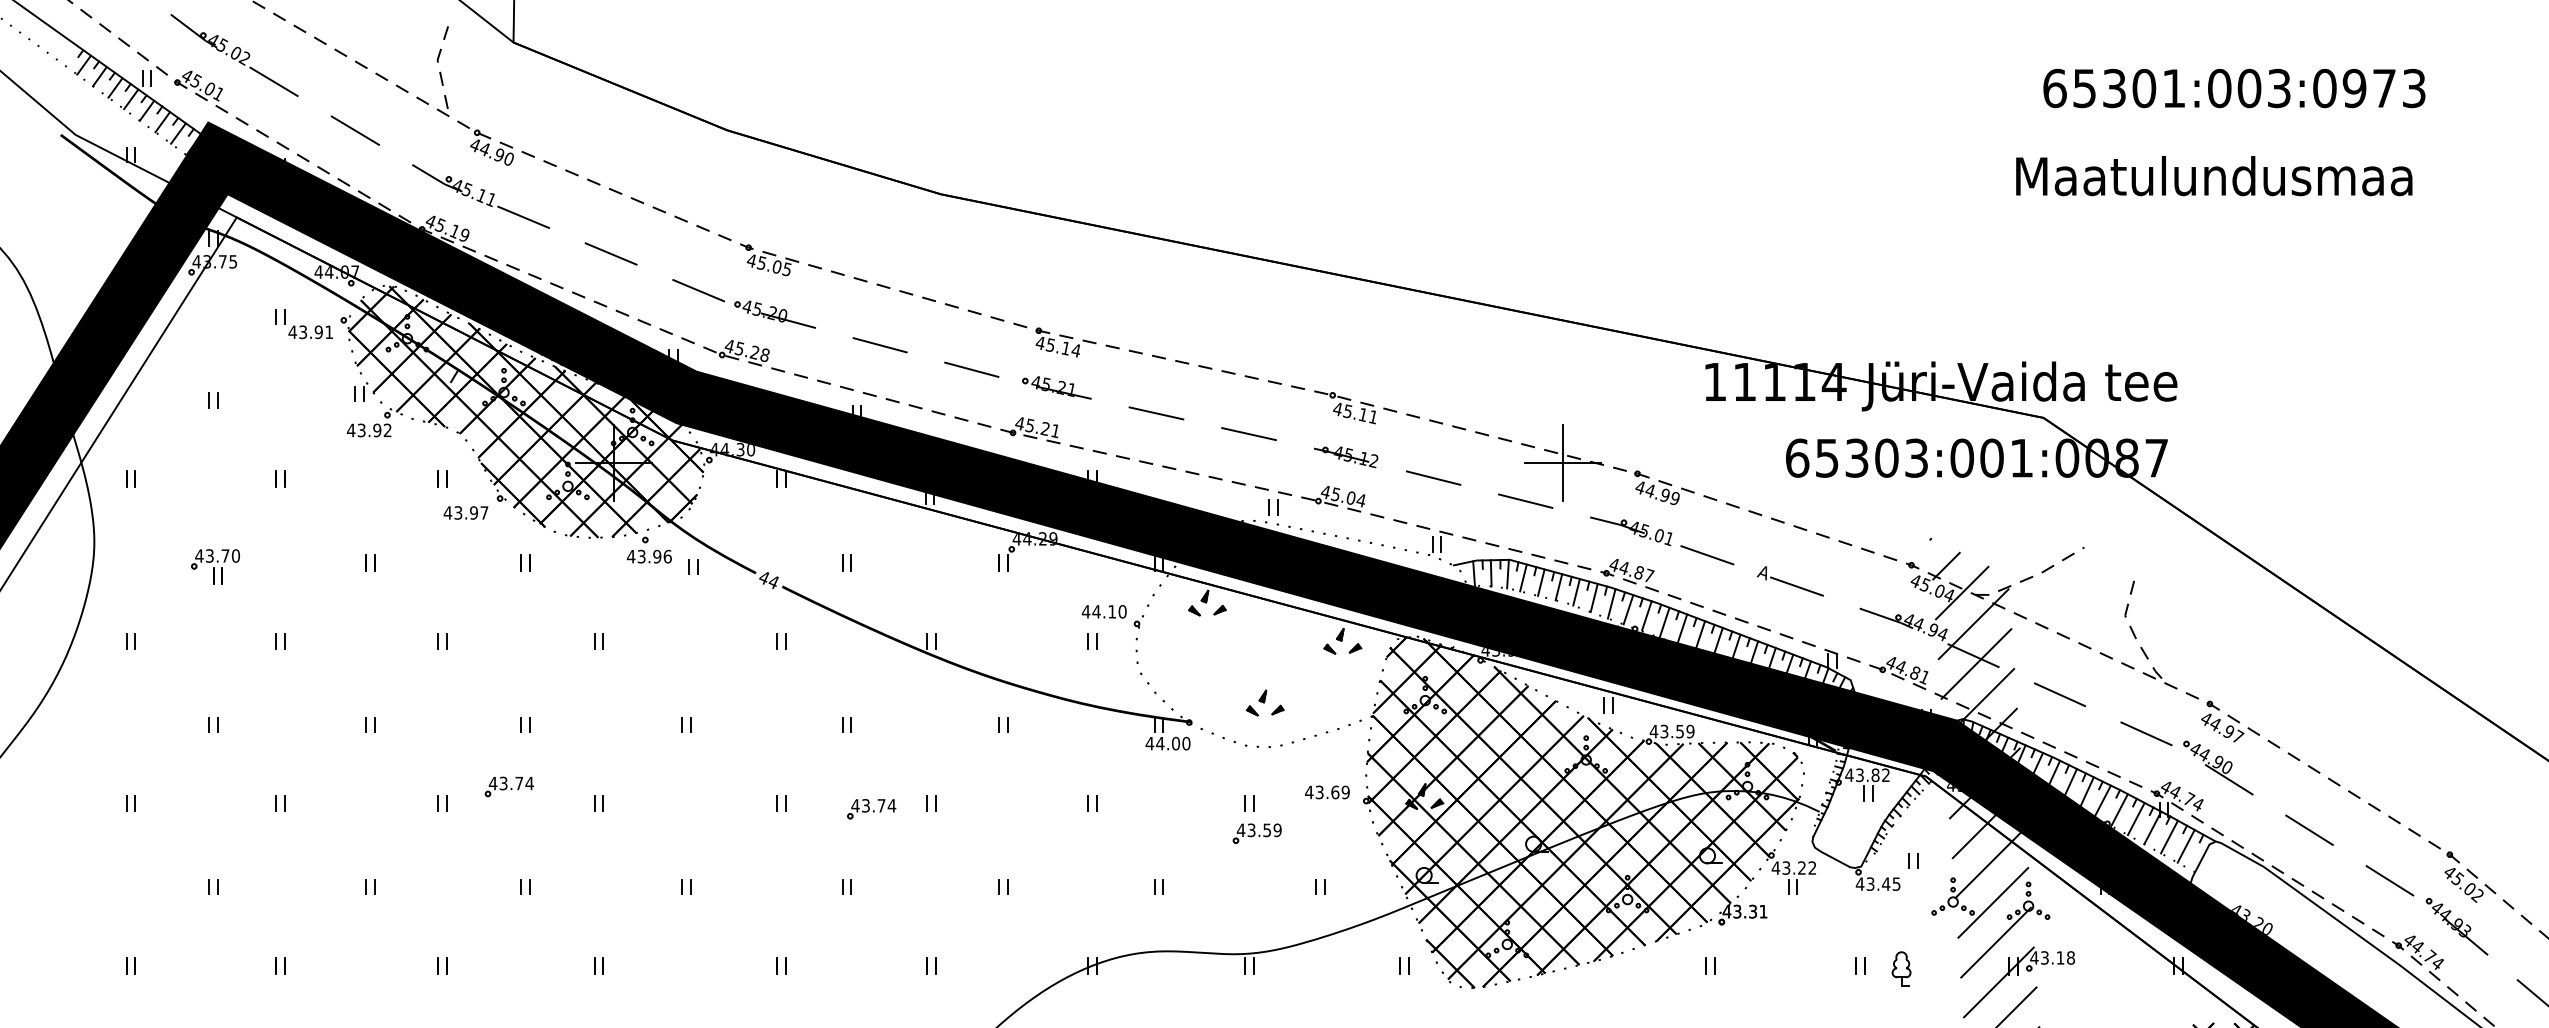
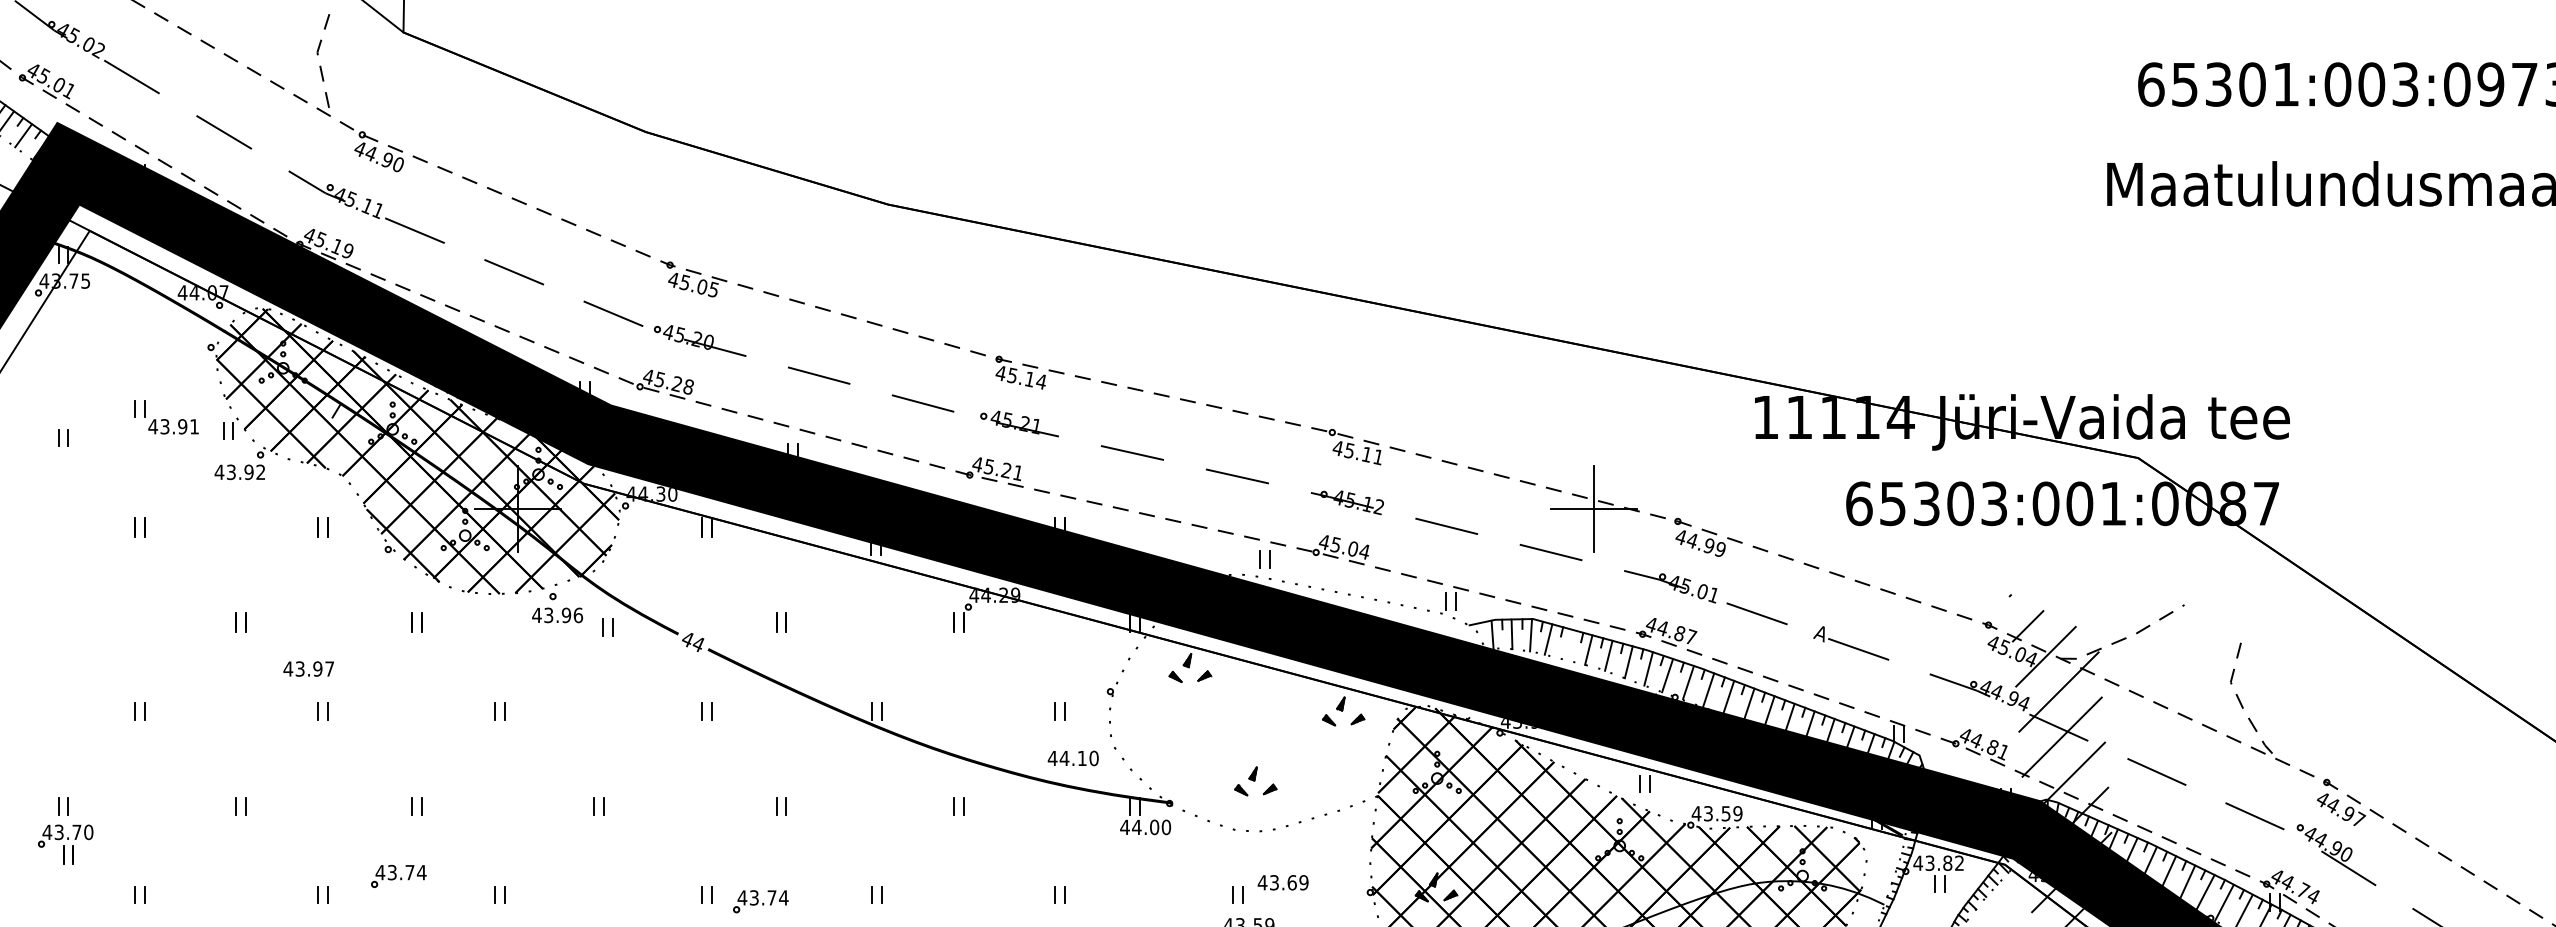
part: (303, 324) -> (165, 417), moved
text: (465, 512) -> (308, 668), moved
part: (215, 566) -> (65, 844), moved
line: (1541, 582) -> (1569, 644), removed
text: (1103, 611) -> (1072, 758), moved
text: (1327, 792) -> (1283, 882), moved
part: (871, 809) -> (760, 902), moved

